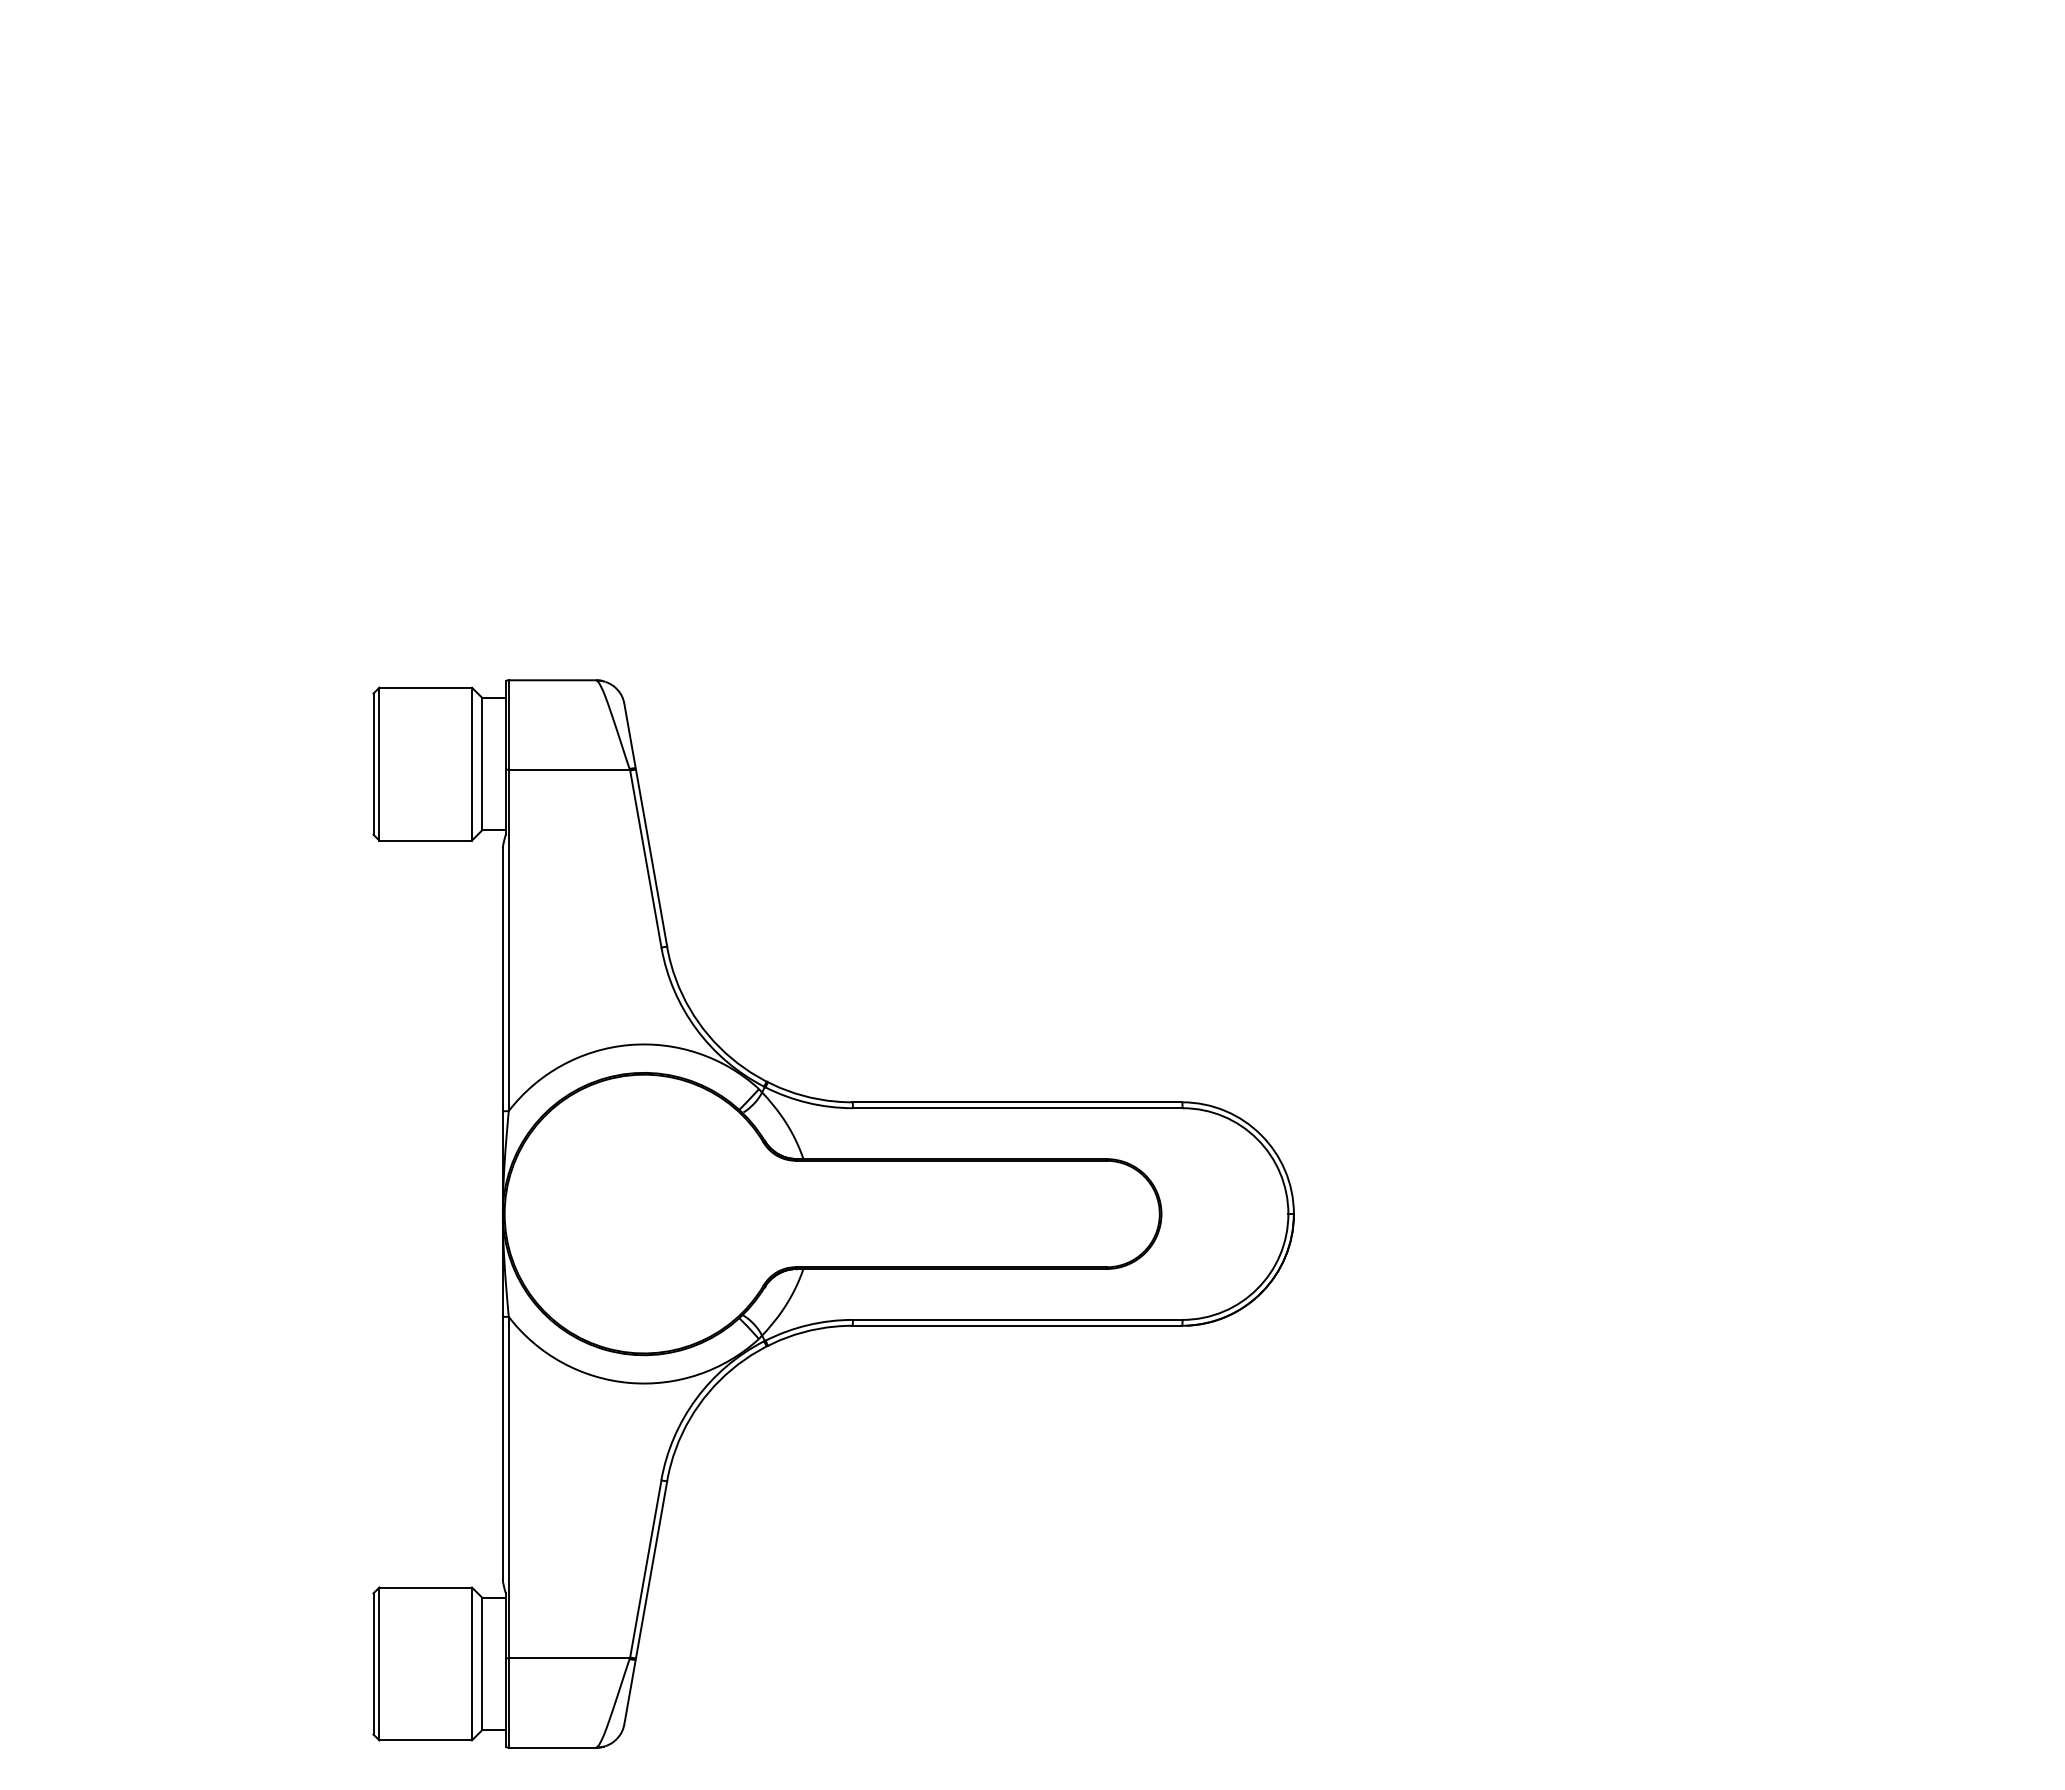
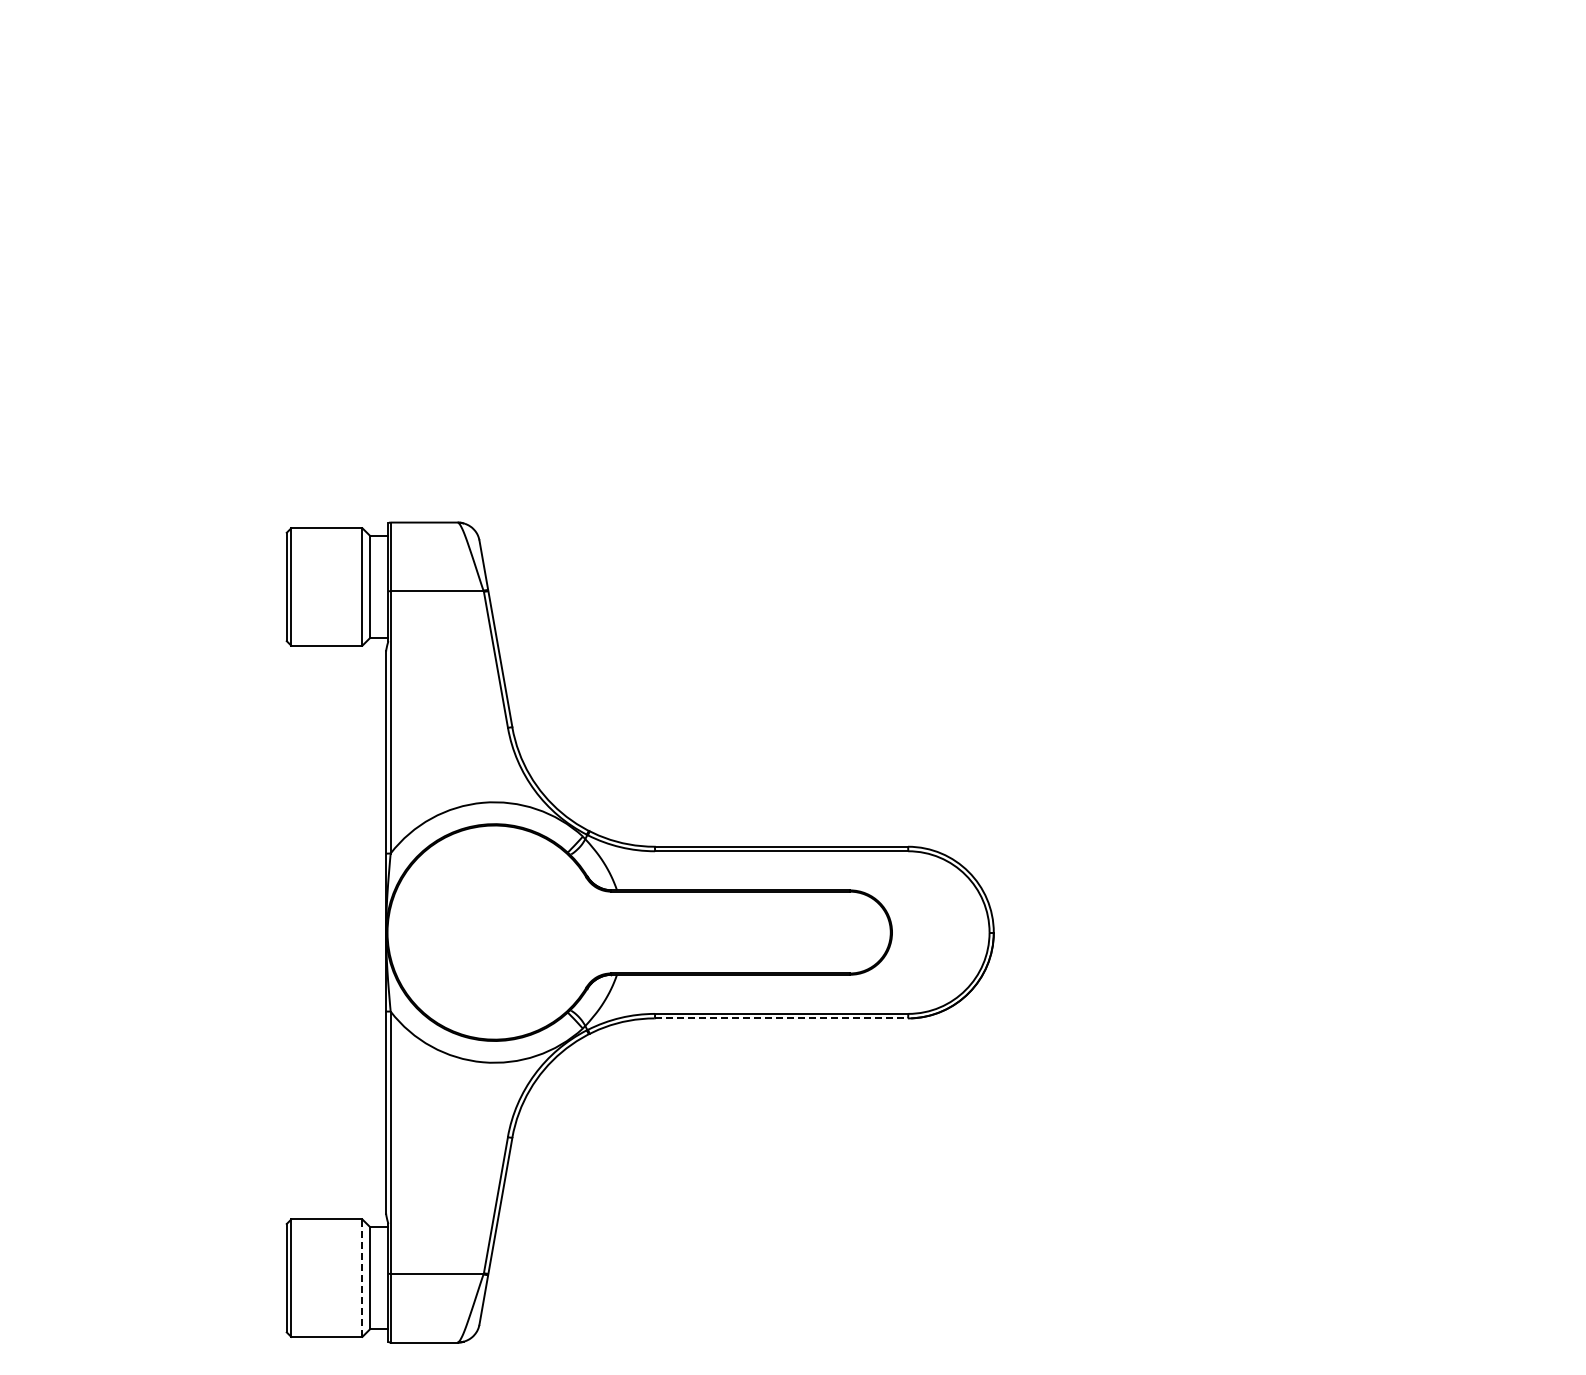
line: (1017, 1325) -> (781, 1018), solid -> dashed
line: (472, 1664) -> (362, 1278), solid -> dashed

